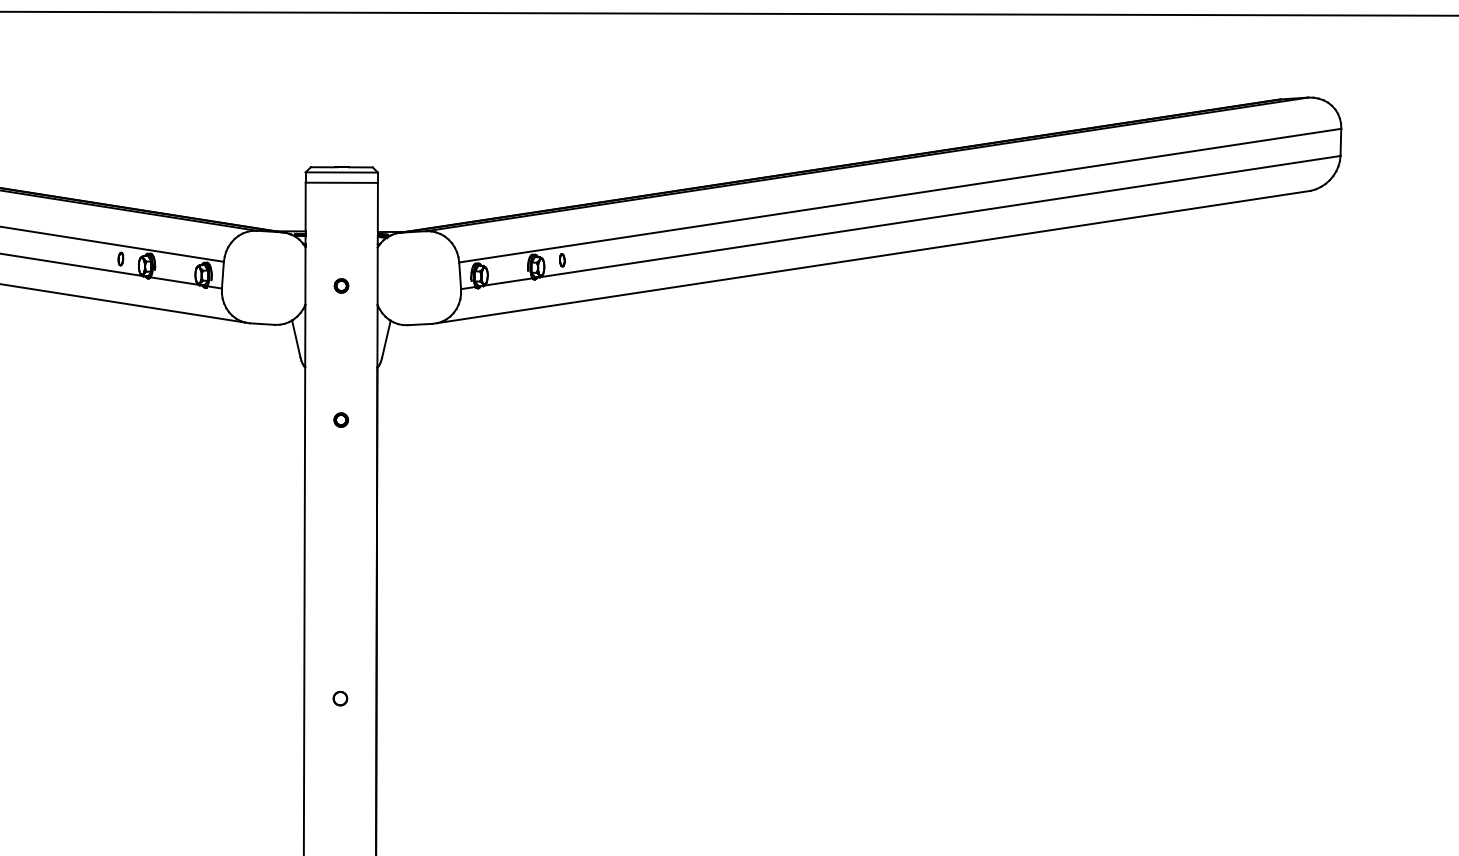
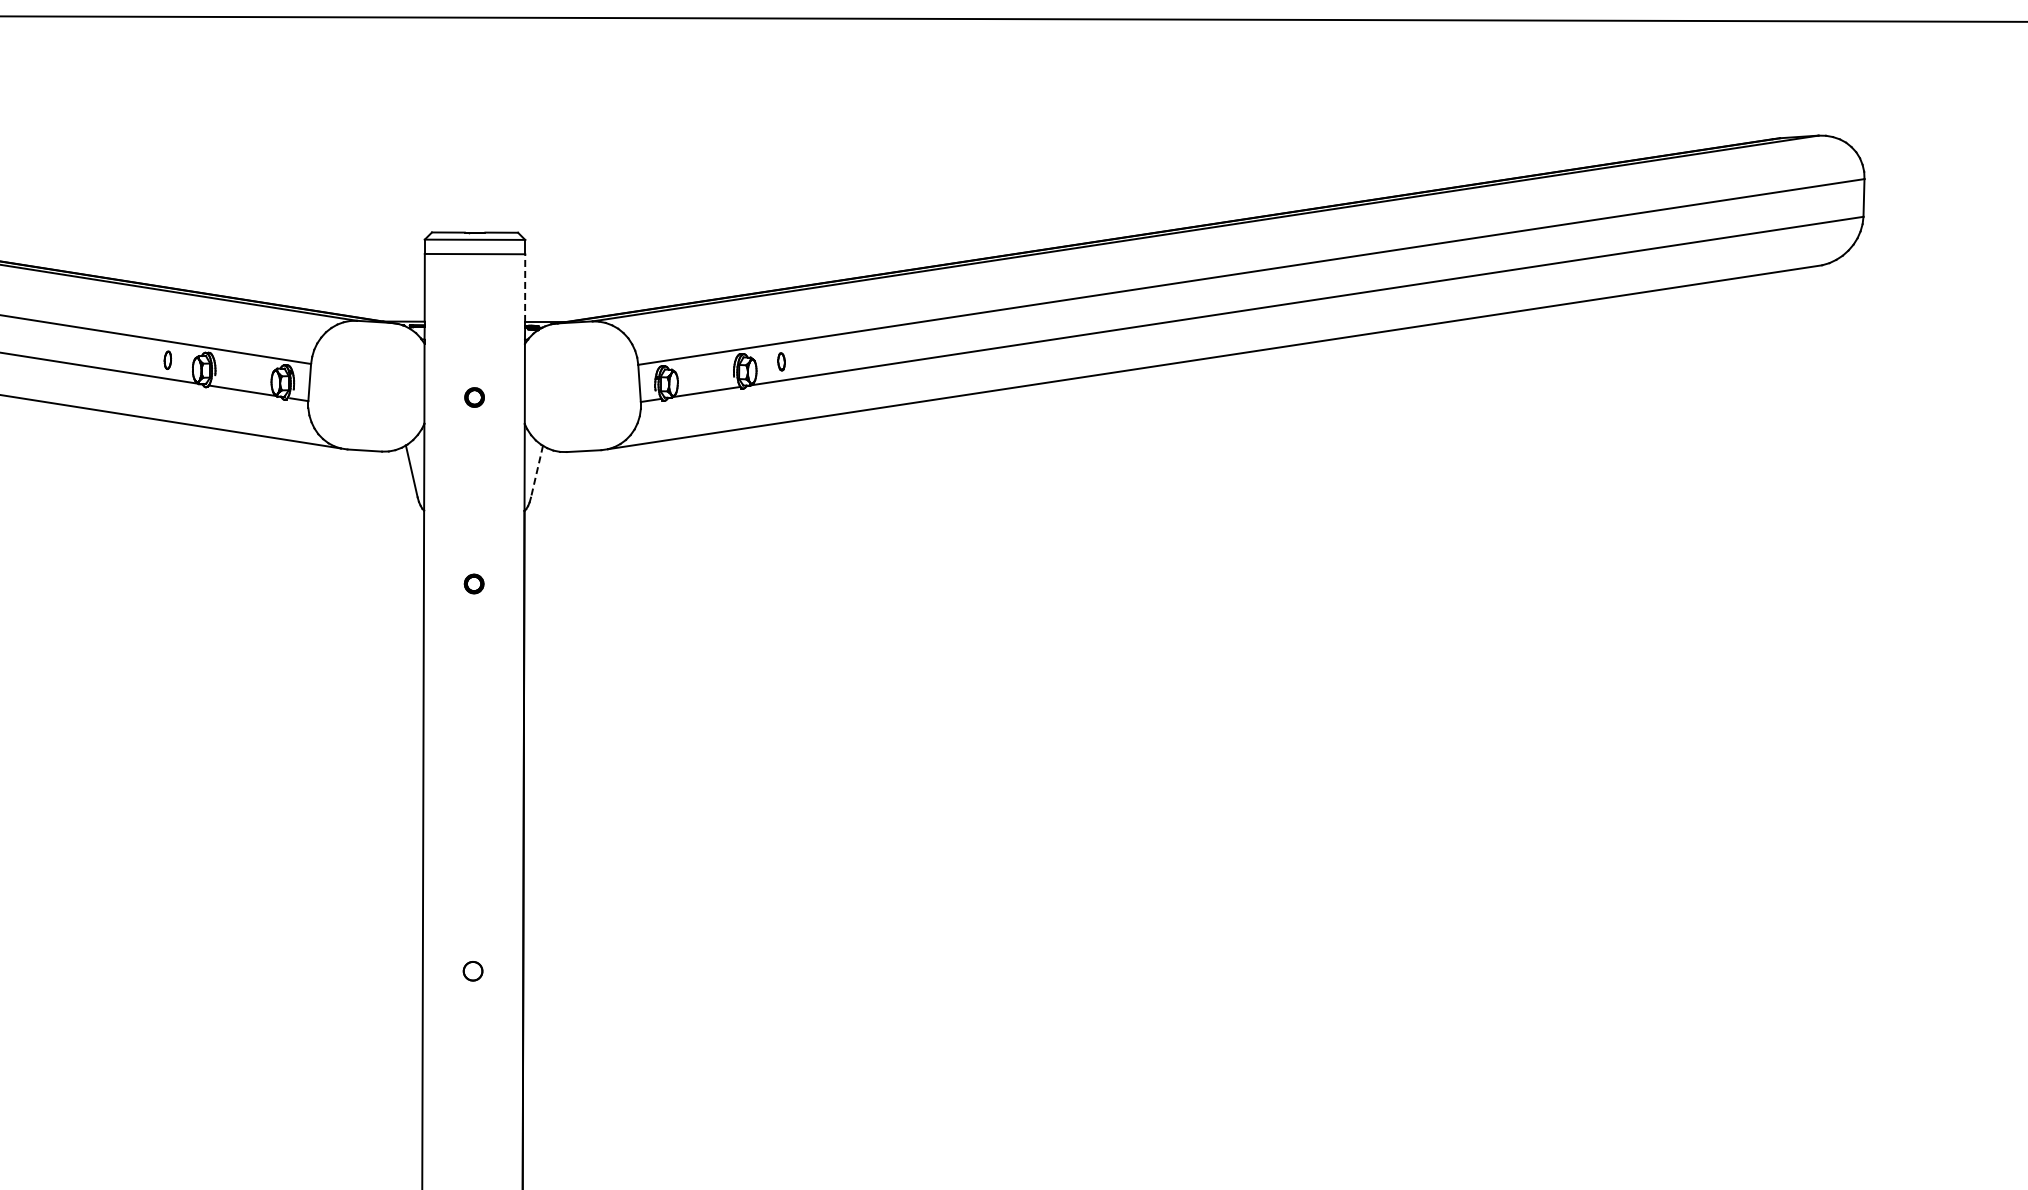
line: (378, 207) -> (525, 288), solid -> dashed
line: (386, 339) -> (537, 471), solid -> dashed

